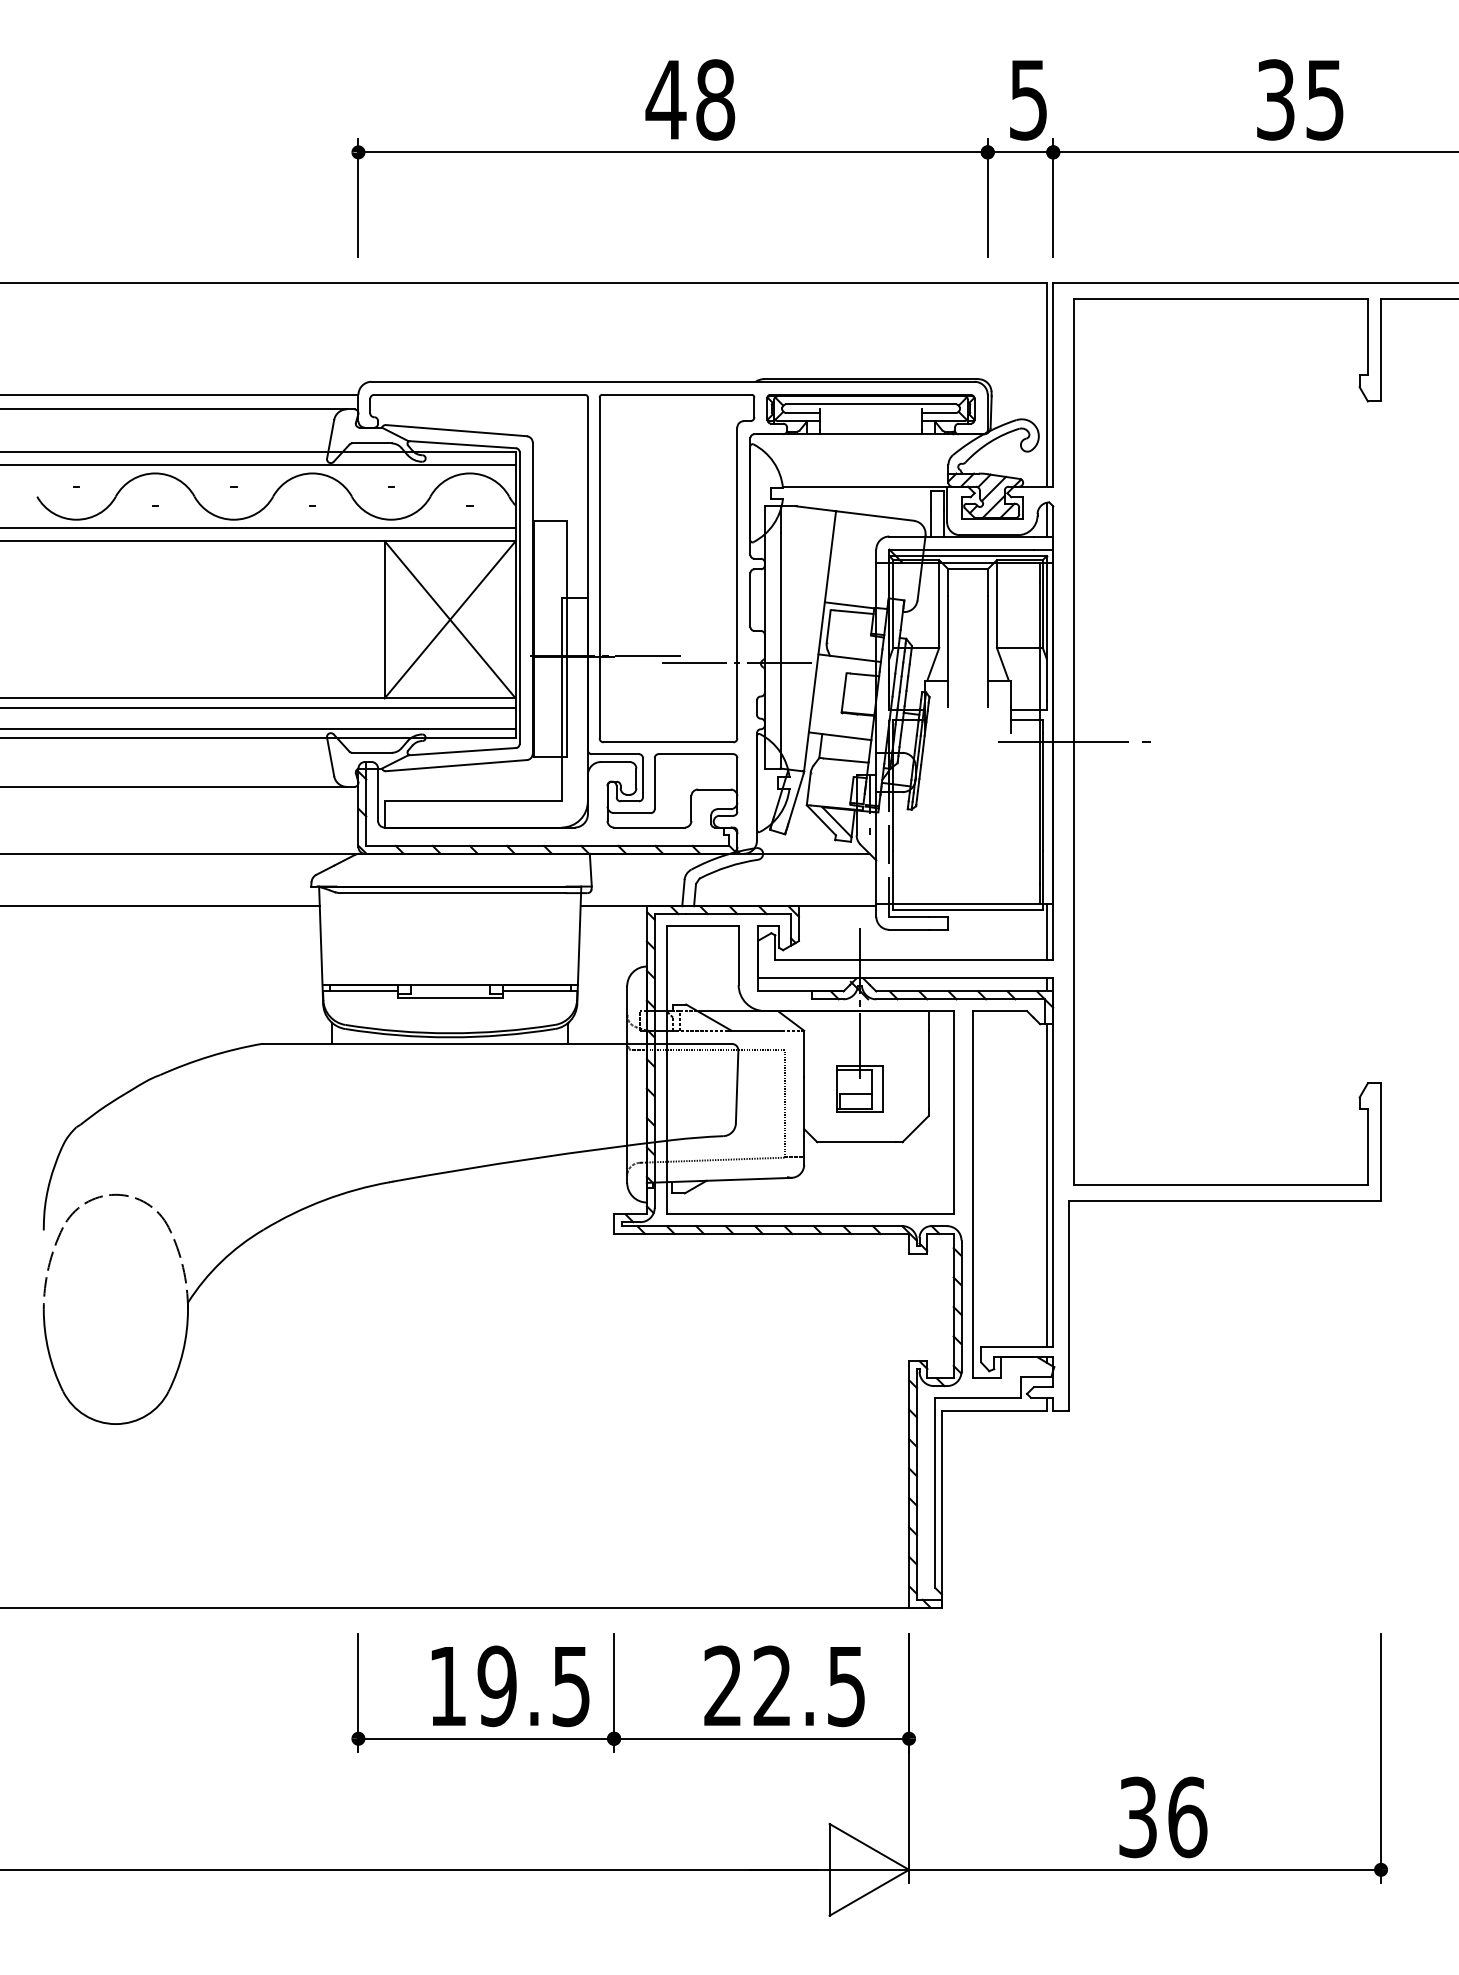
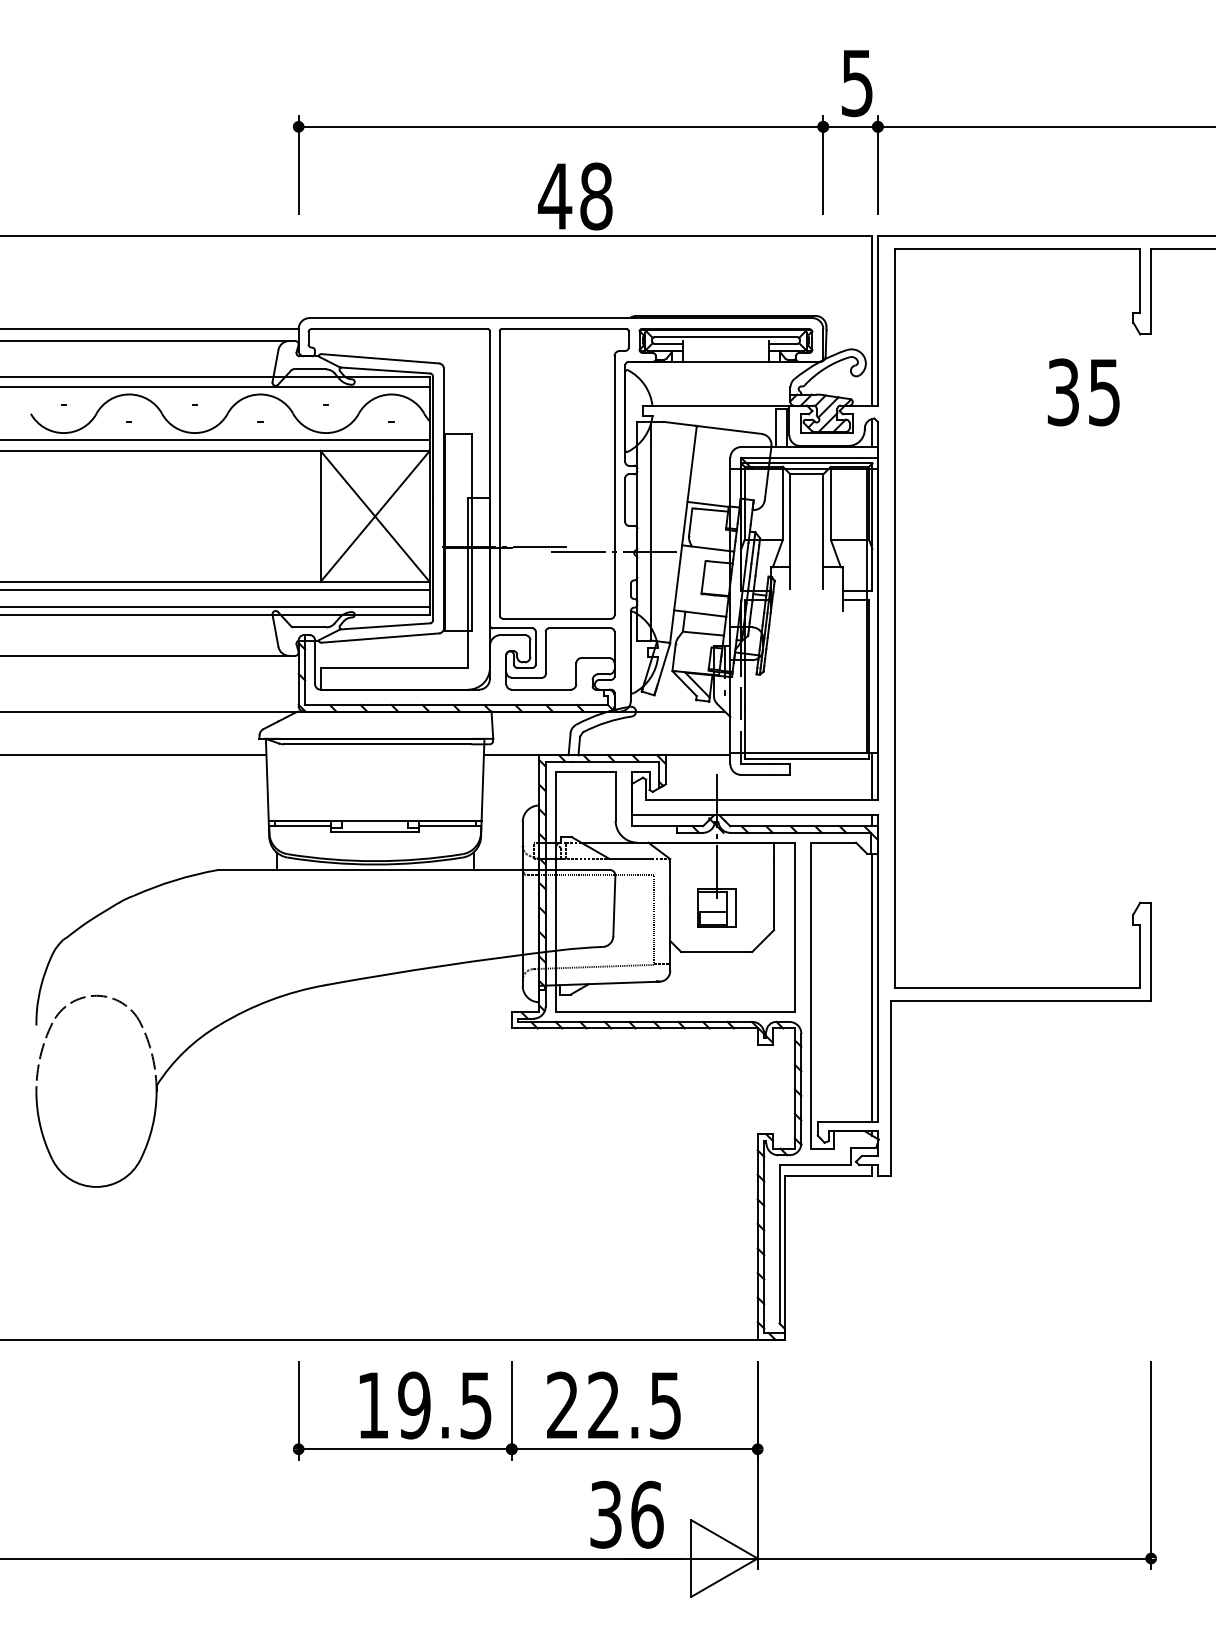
text: (690, 99) -> (575, 196), moved
text: (1300, 99) -> (1083, 392), moved
line: (1073, 742) -> (894, 618), removed
text: (784, 1686) -> (613, 1405), moved
text: (1163, 1817) -> (627, 1514), moved

